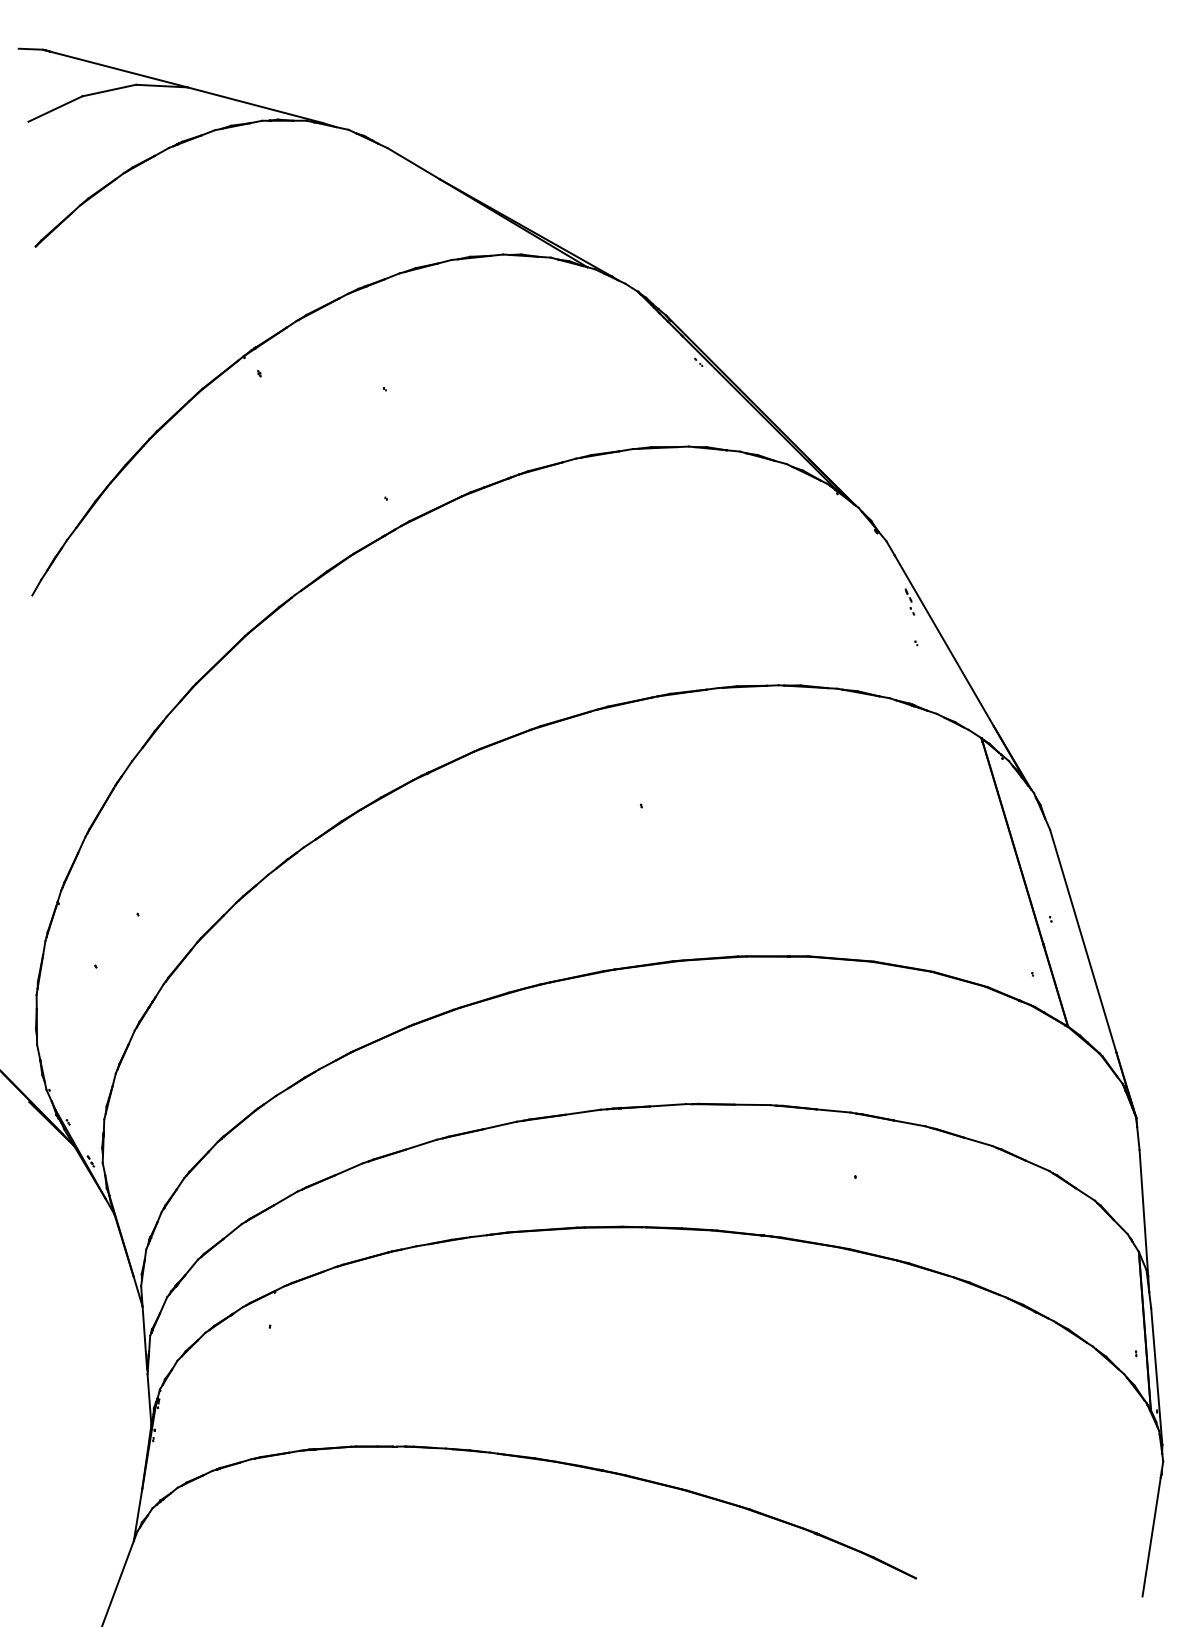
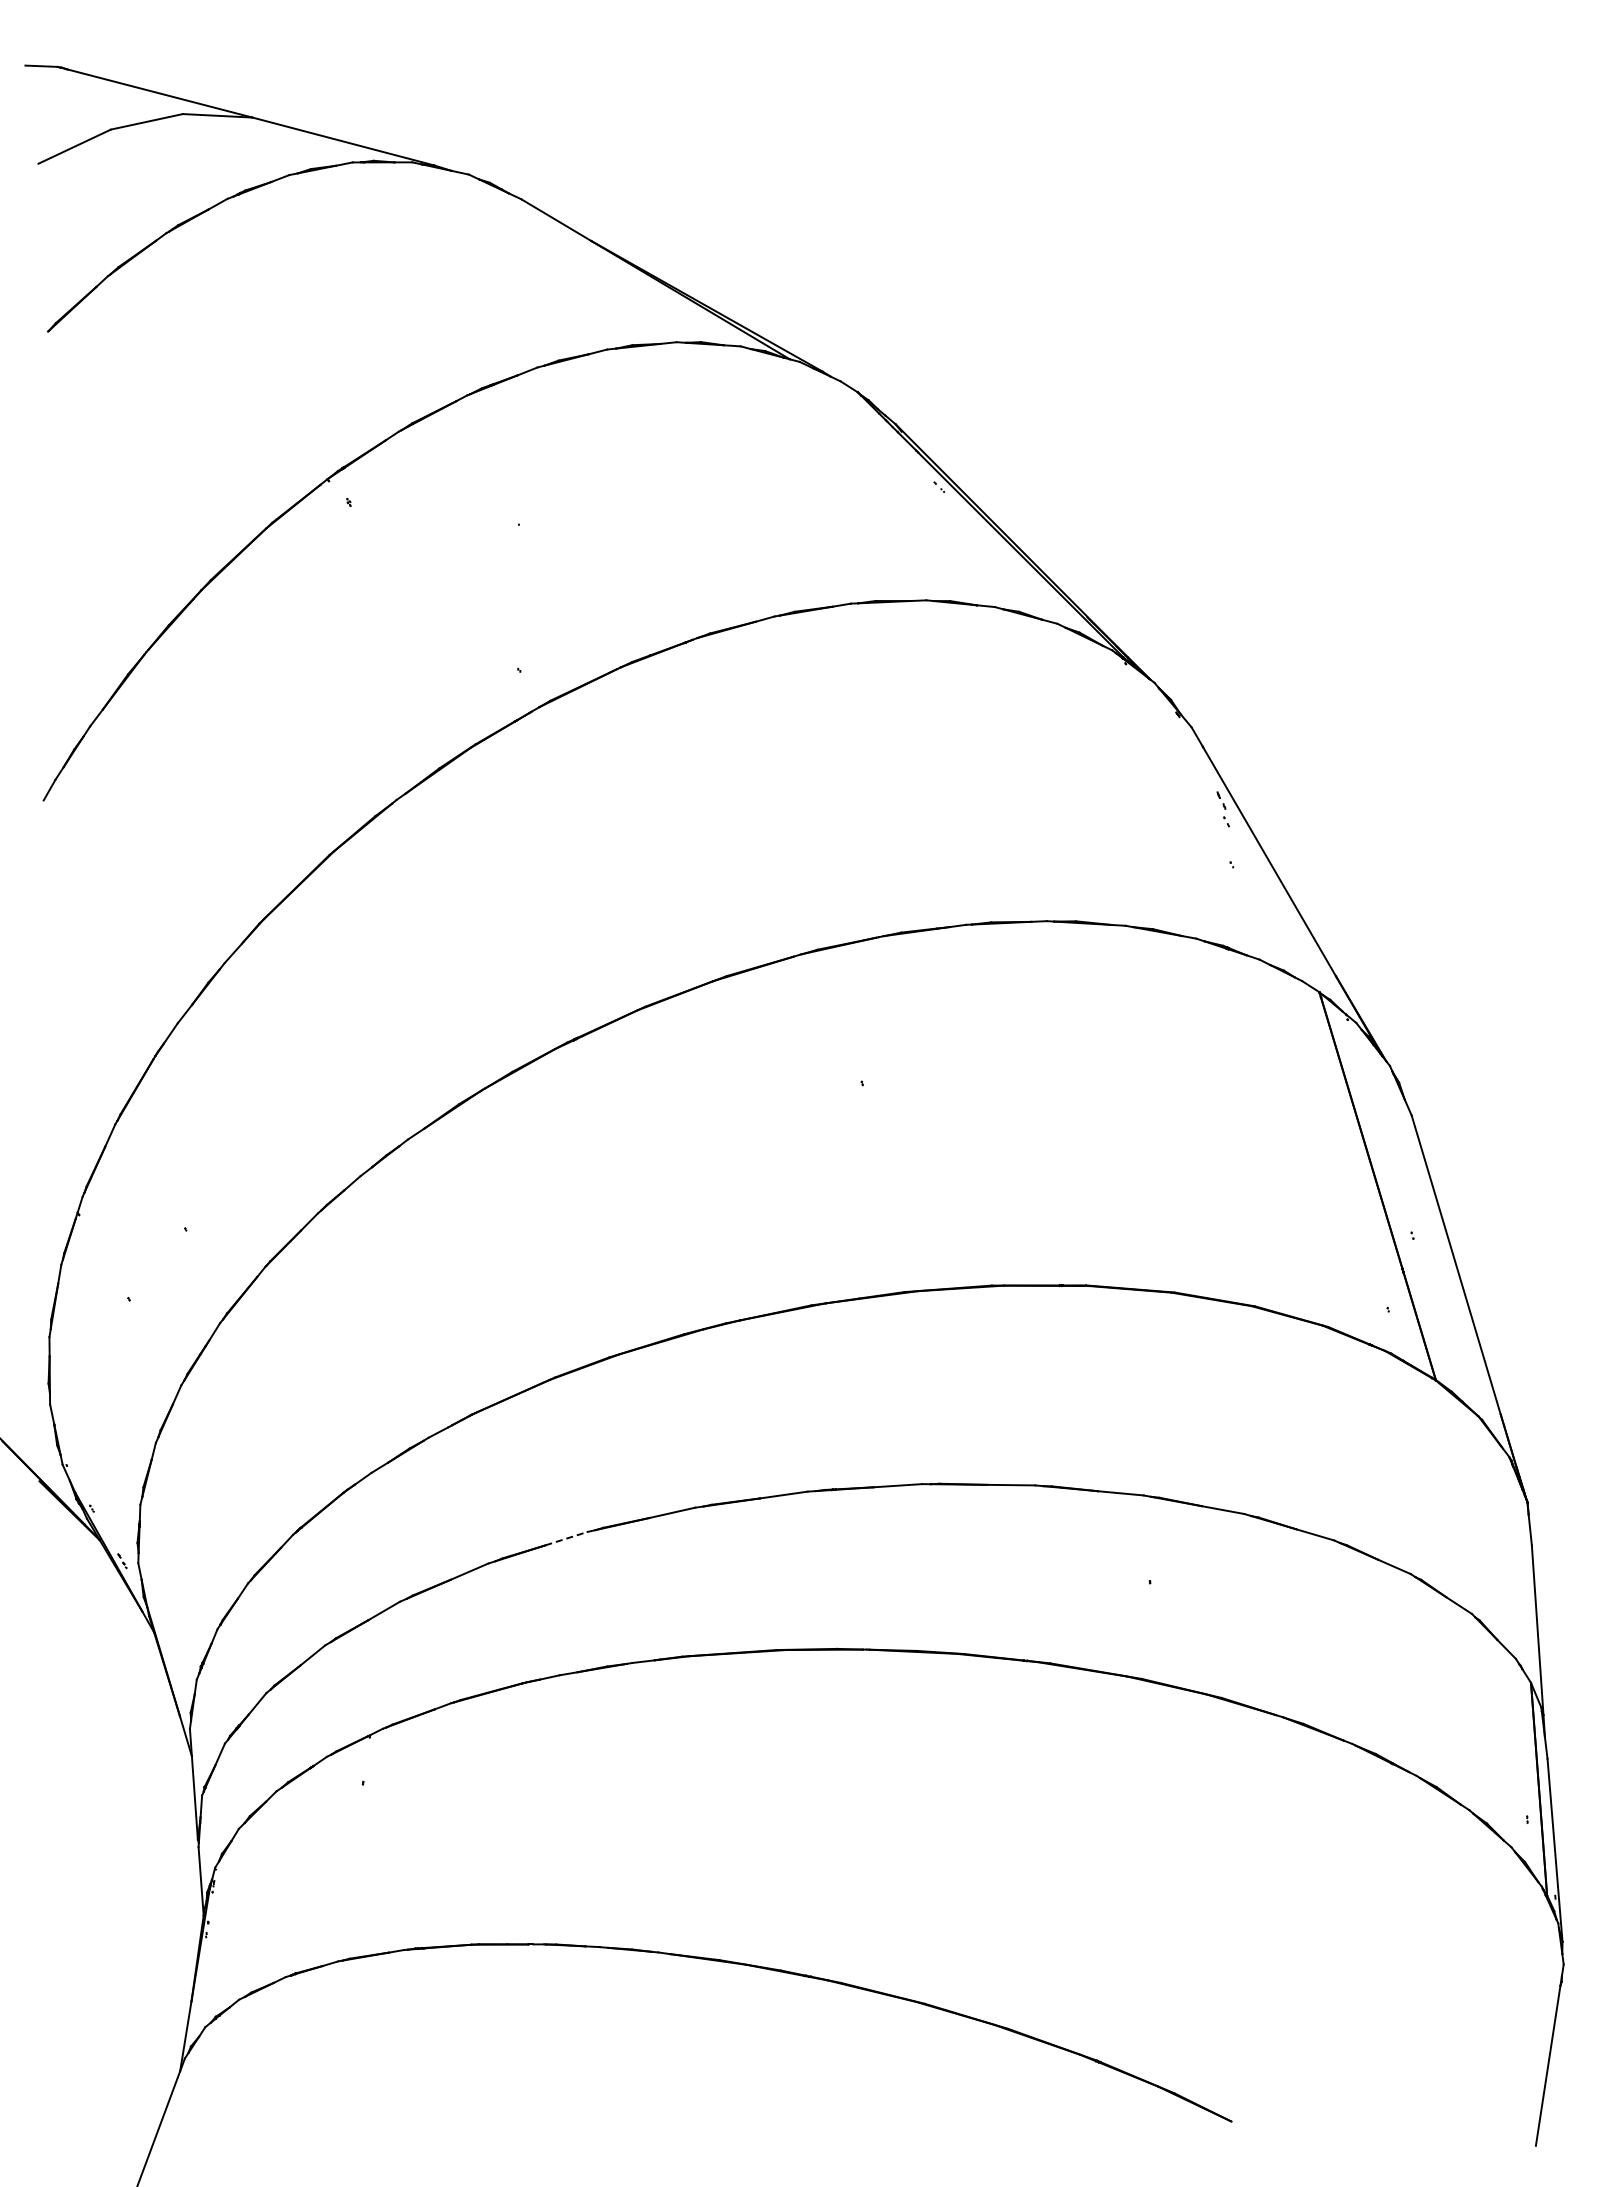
line: (421, 1144) -> (566, 1538), solid -> dashed

